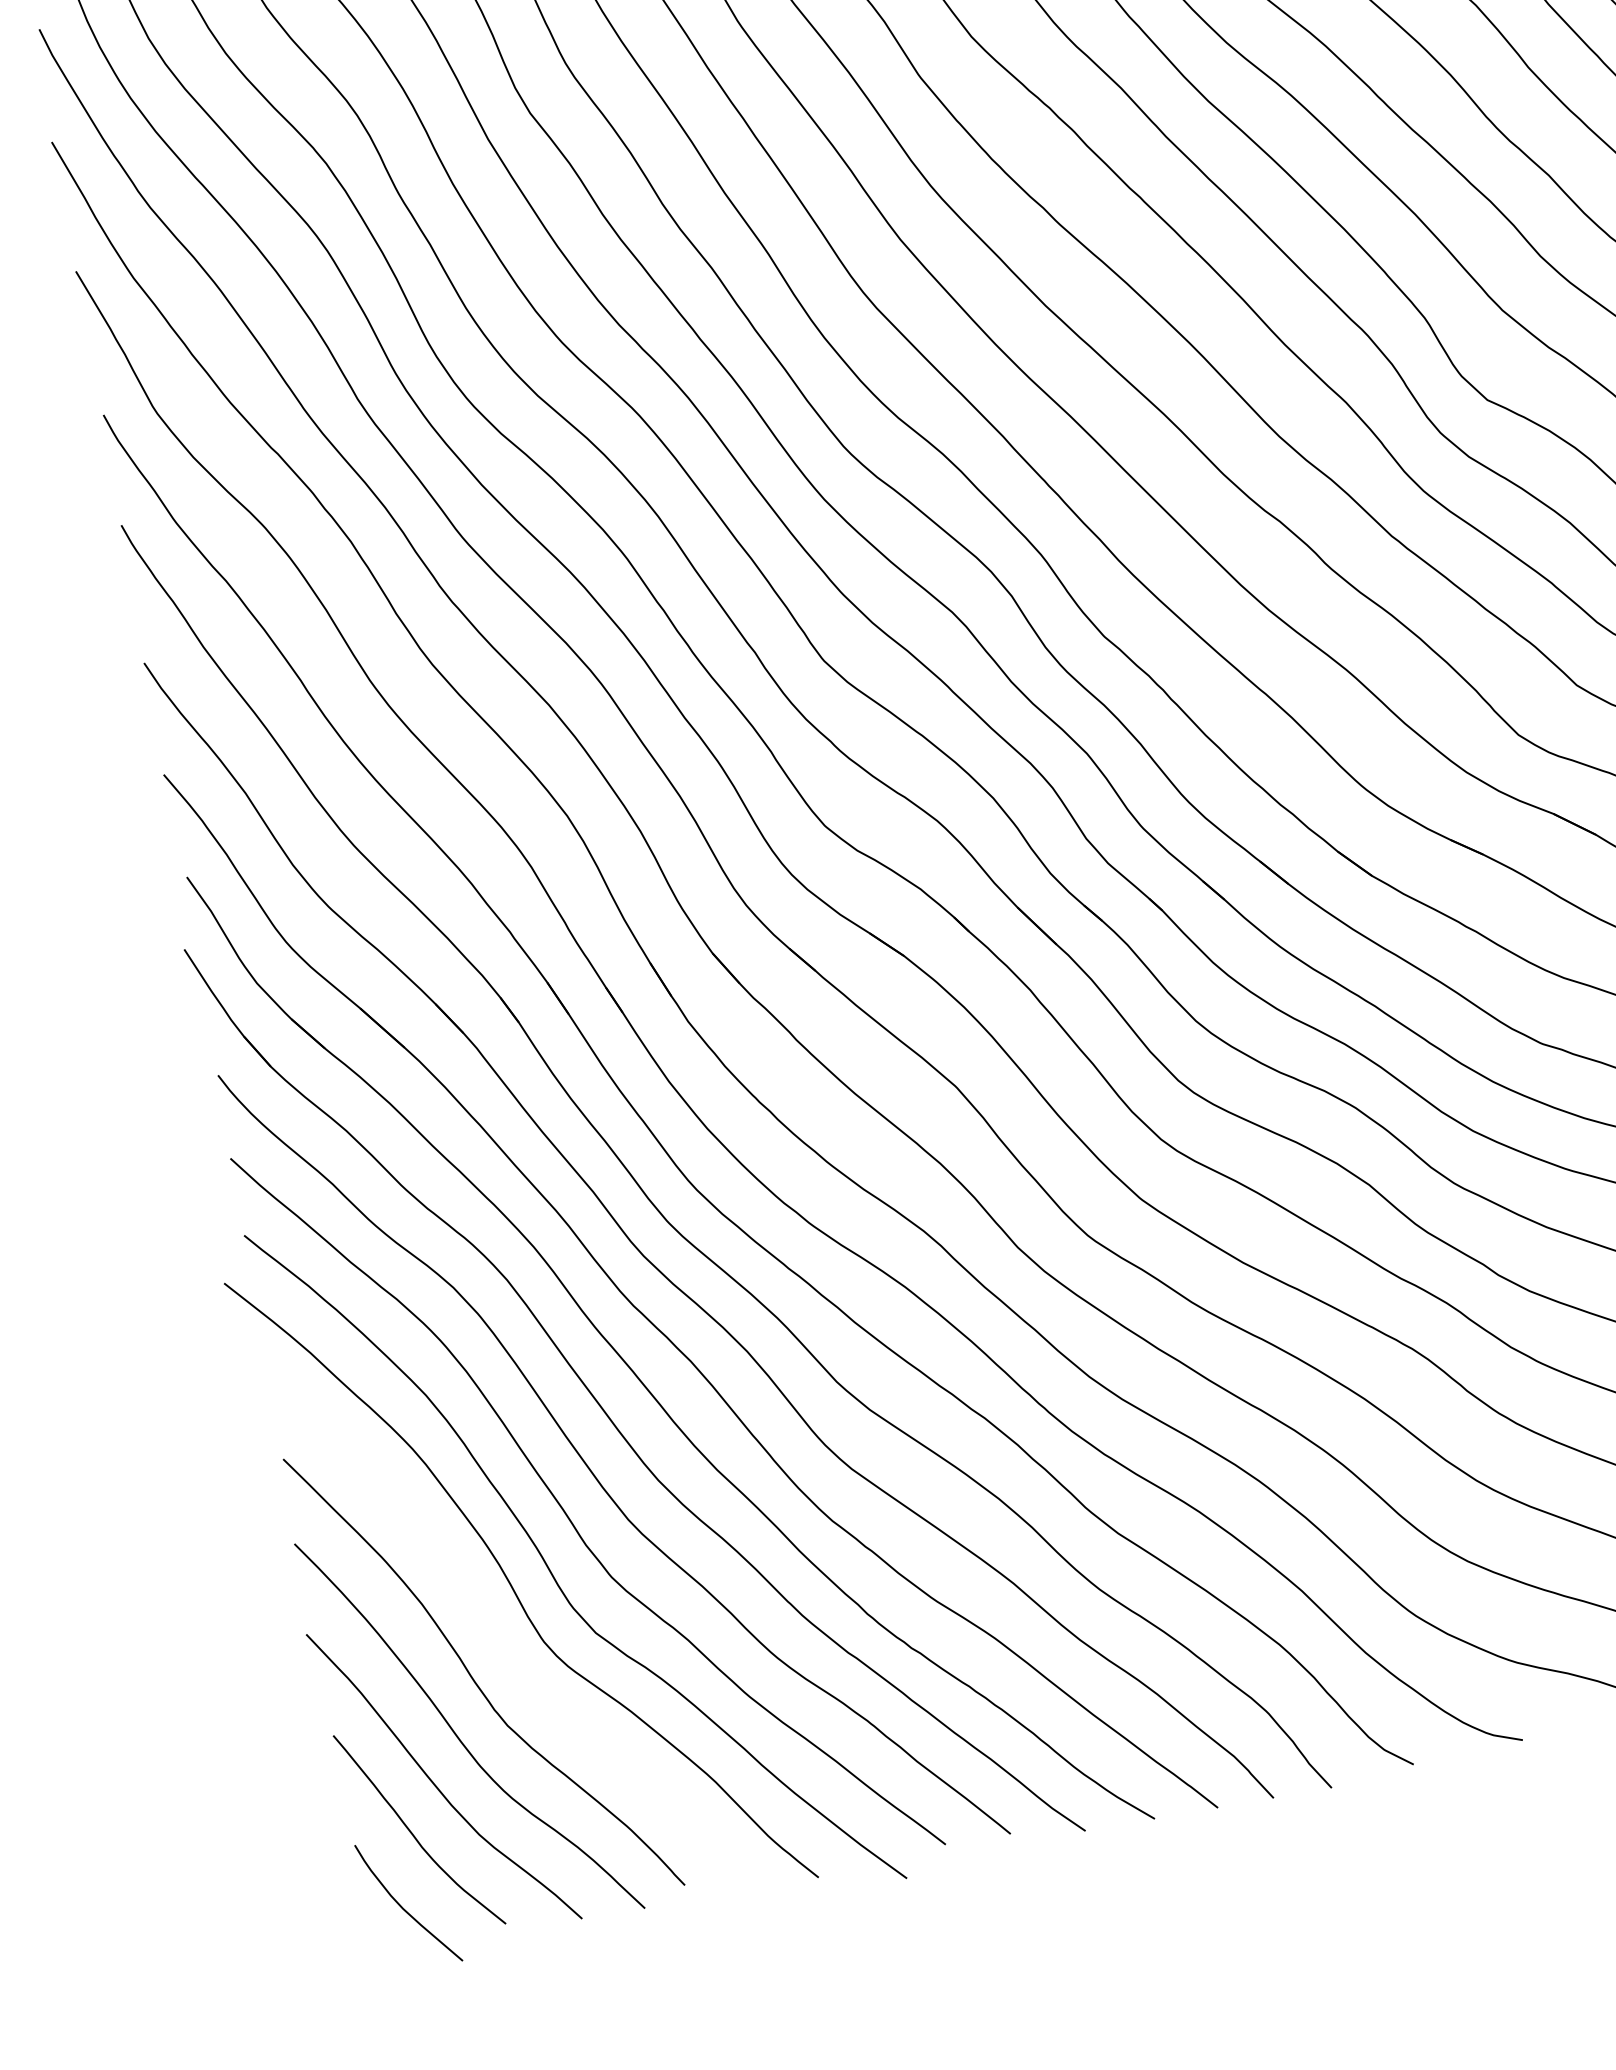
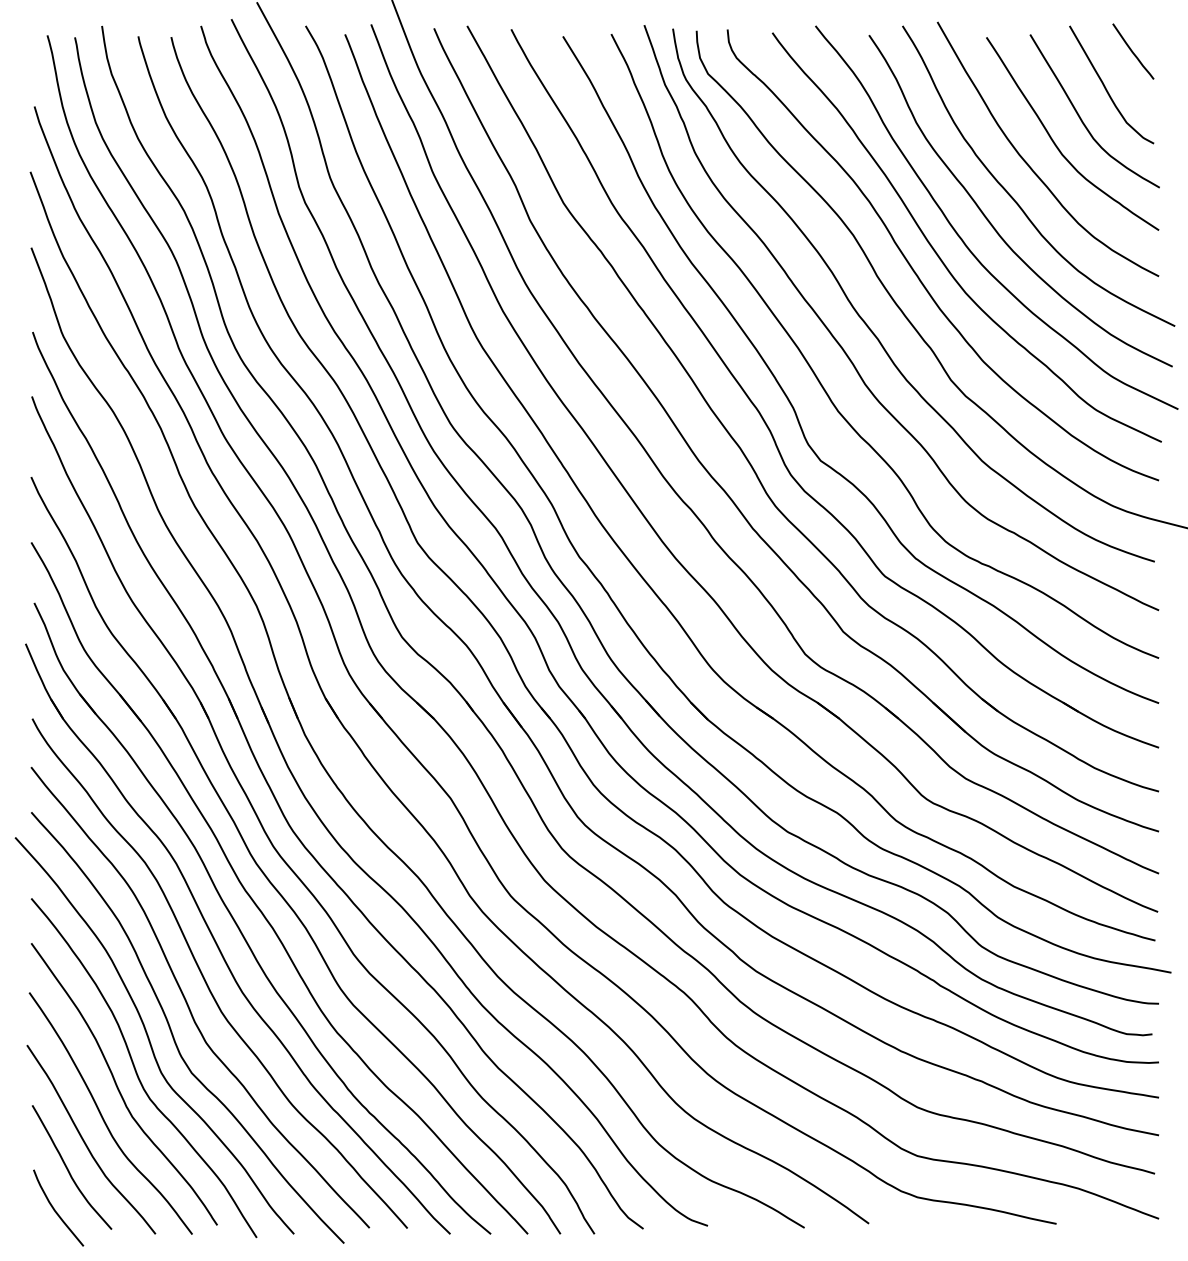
curve: (500, 1643) -> (136, 1069), added

